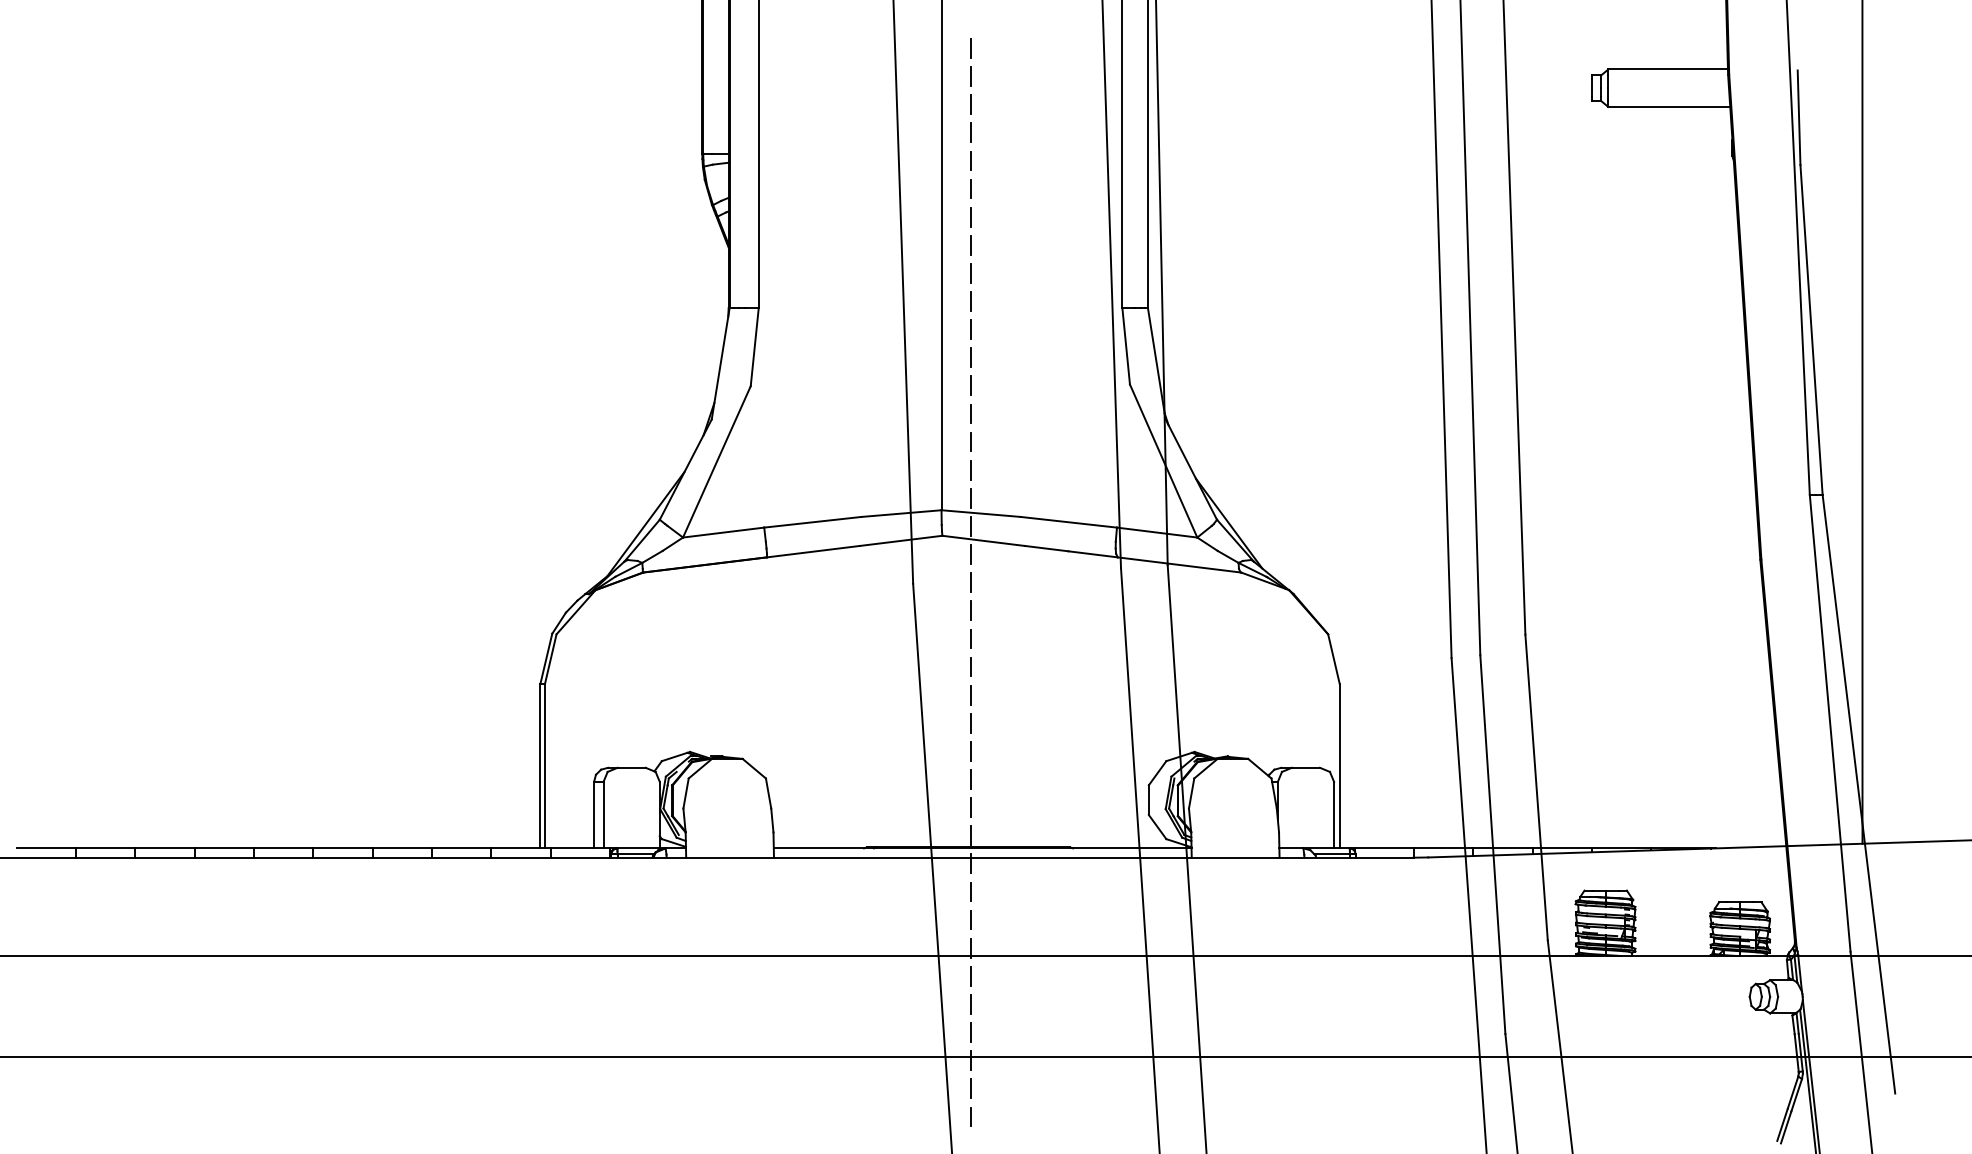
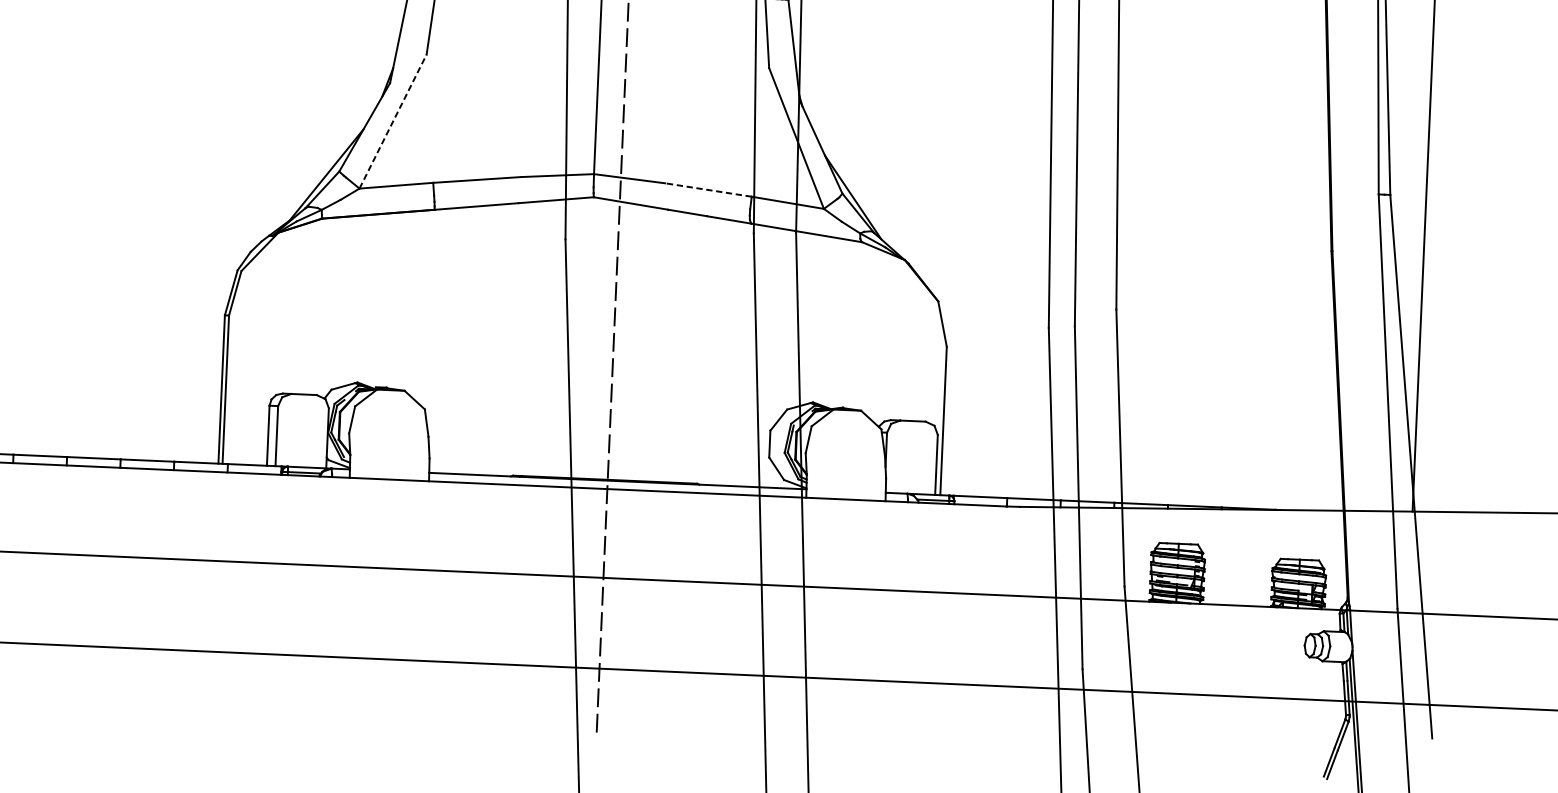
line: (716, 461) -> (392, 121), solid -> dashed
line: (1068, 522) -> (708, 190), solid -> dashed

